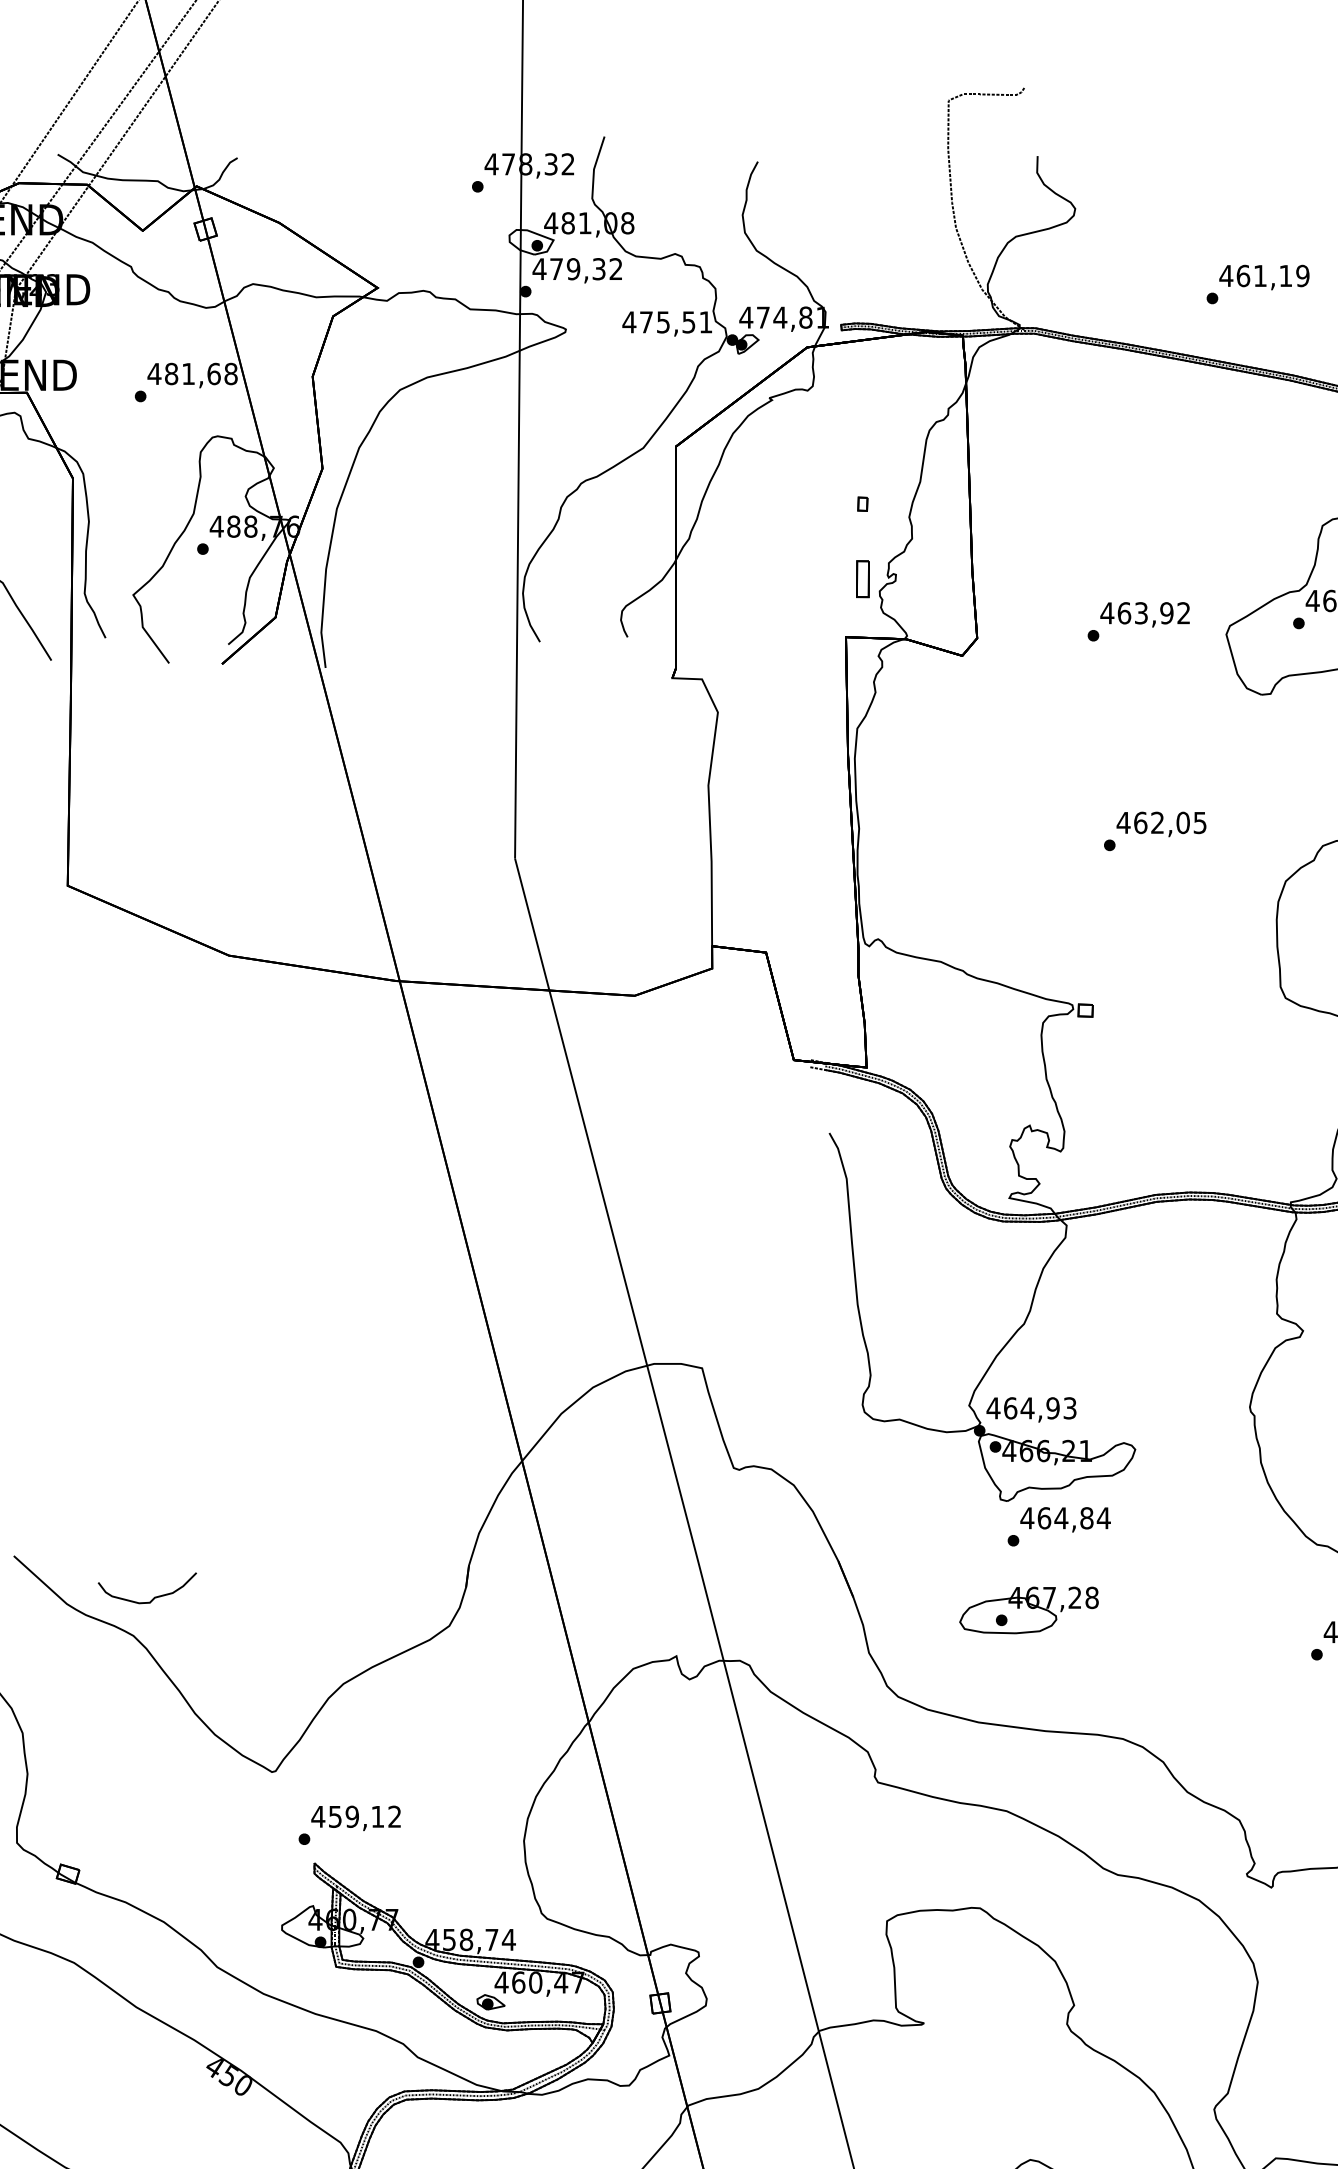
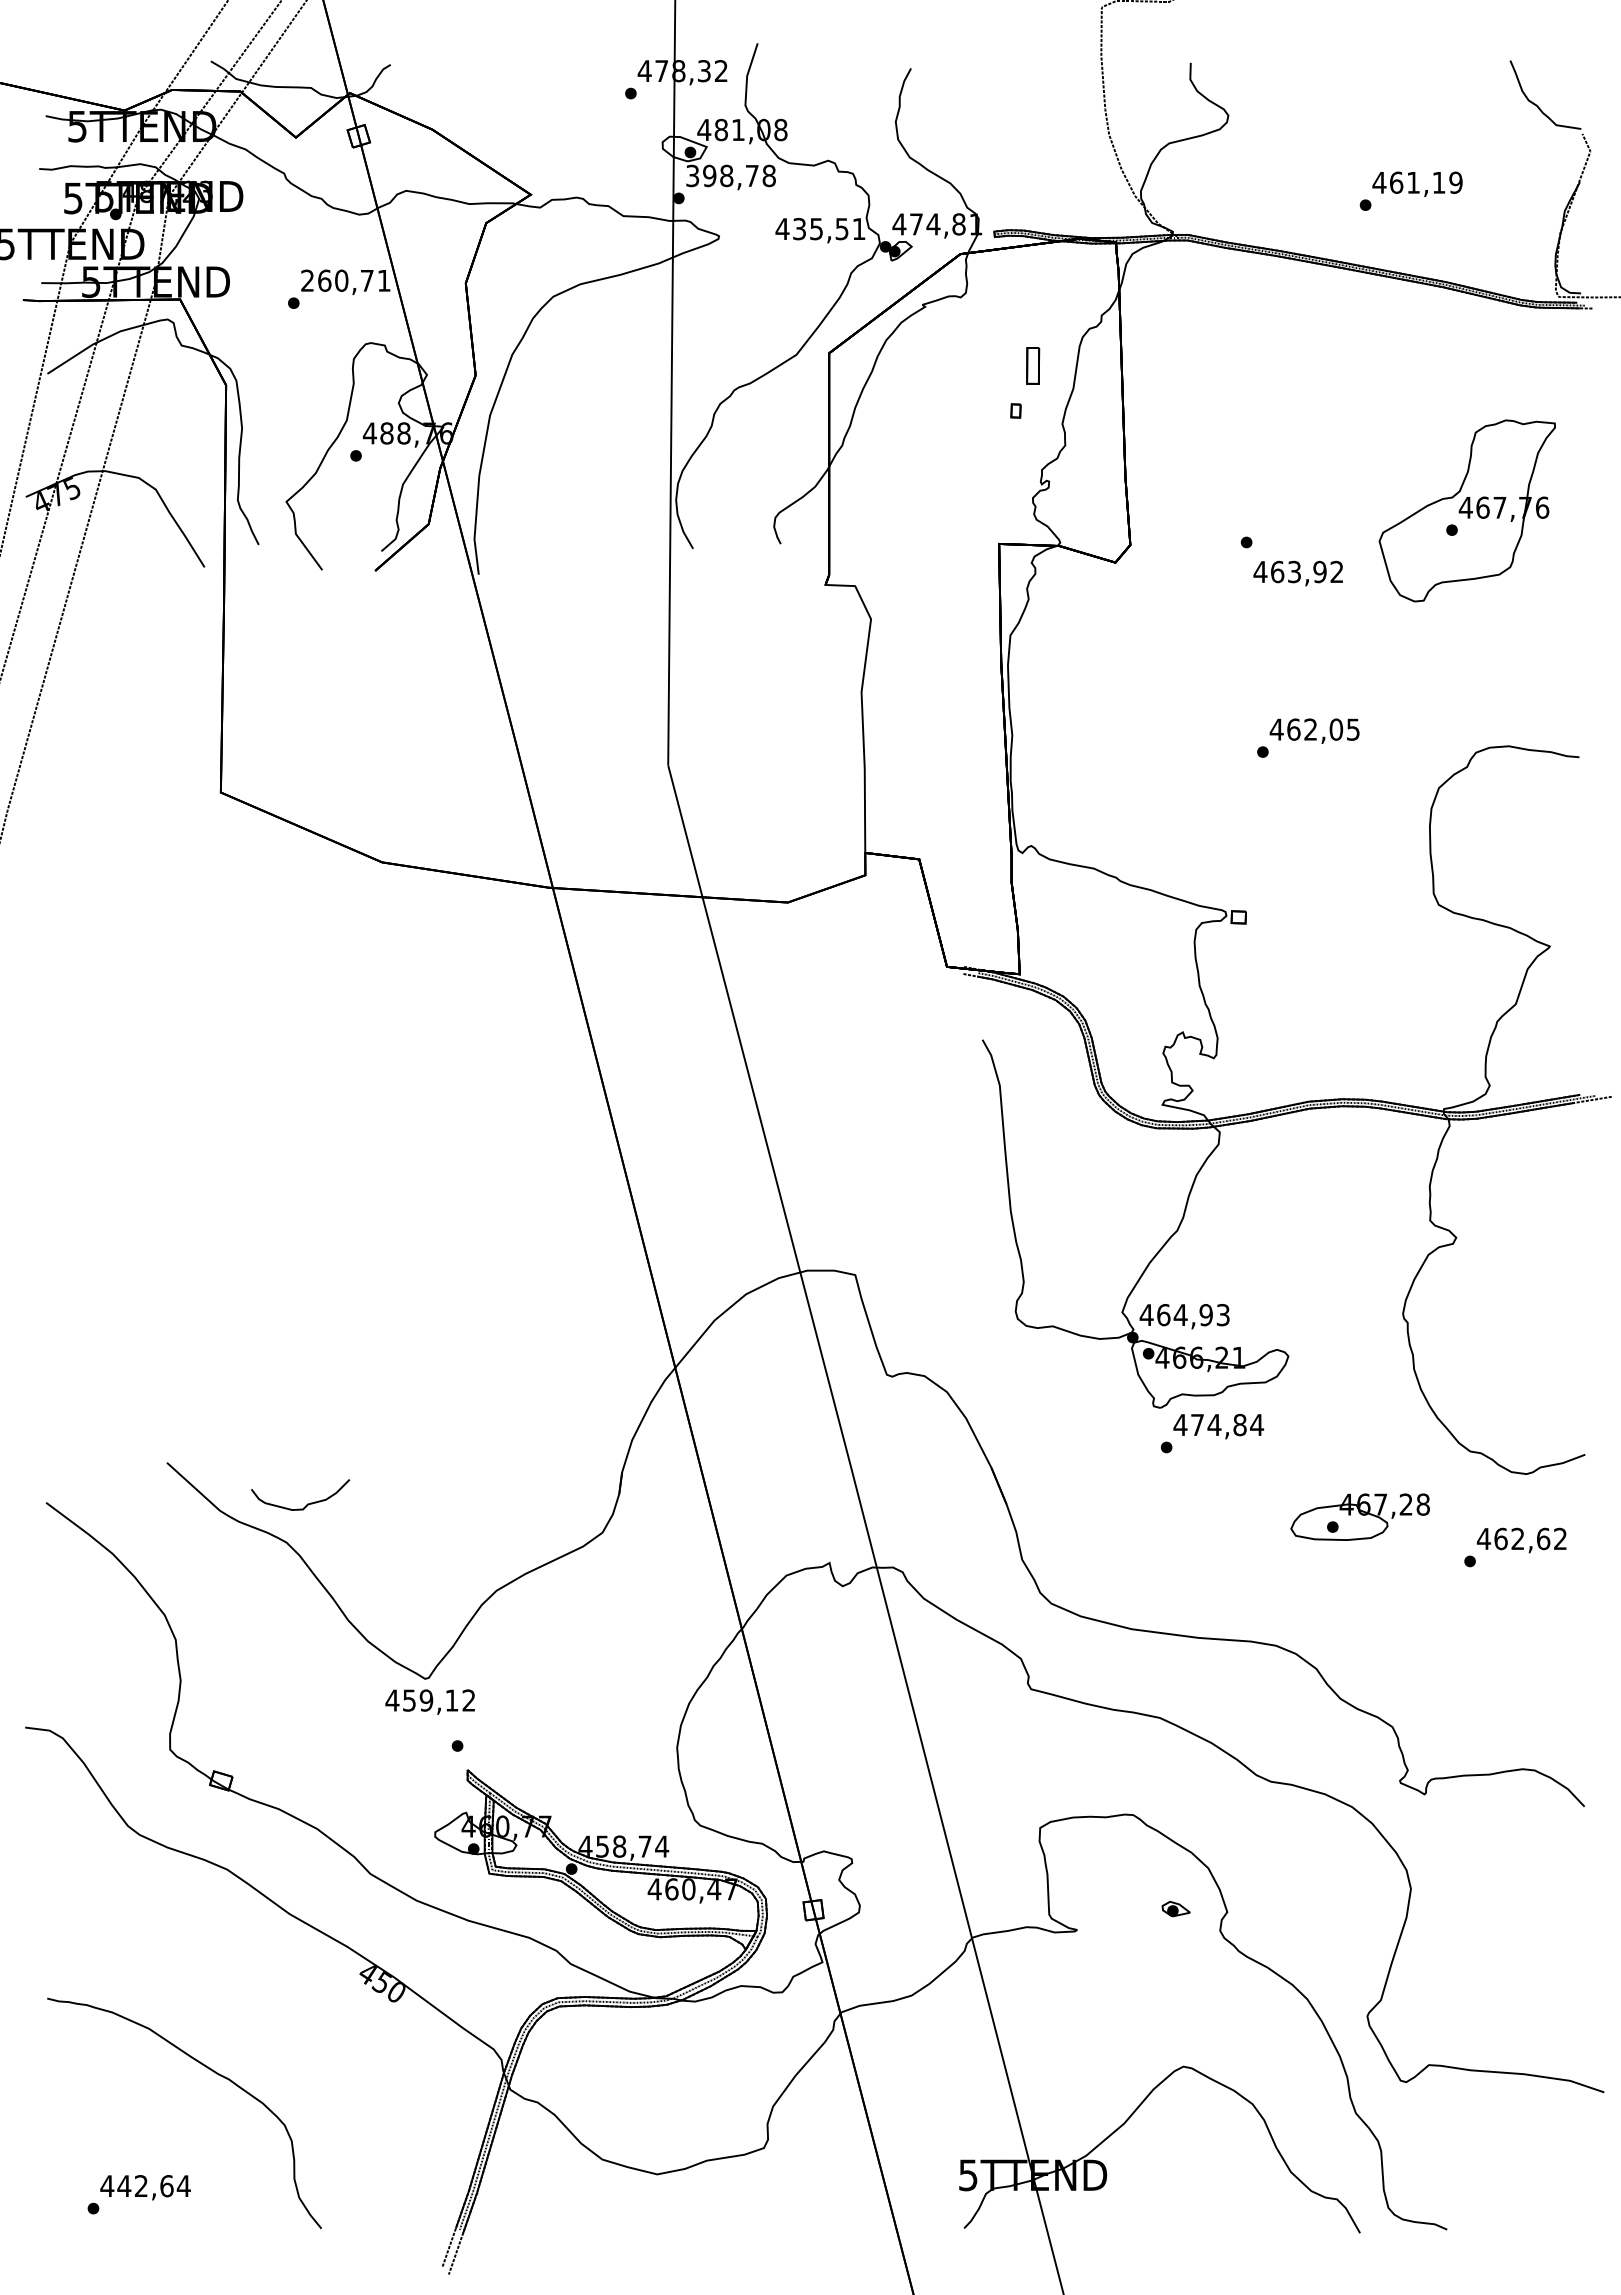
text: (577, 268) -> (730, 175), 479,32 -> 398,78
text: (646, 322) -> (799, 229), 475,51 -> 435,51
text: (192, 373) -> (345, 280), 481,68 -> 260,71
part: (863, 578) -> (1033, 365), moved
text: (1144, 614) -> (1297, 573), moved
text: (1044, 1517) -> (1197, 1424), 464,84 -> 474,84
part: (1028, 1609) -> (1359, 1516), moved
text: (355, 1817) -> (429, 1701), moved
part: (490, 2001) -> (1175, 1908), moved

